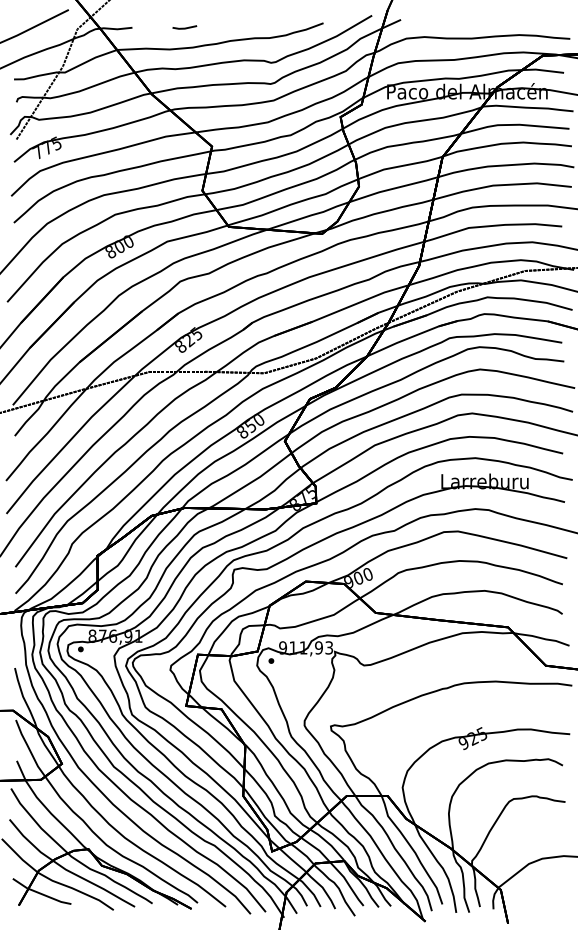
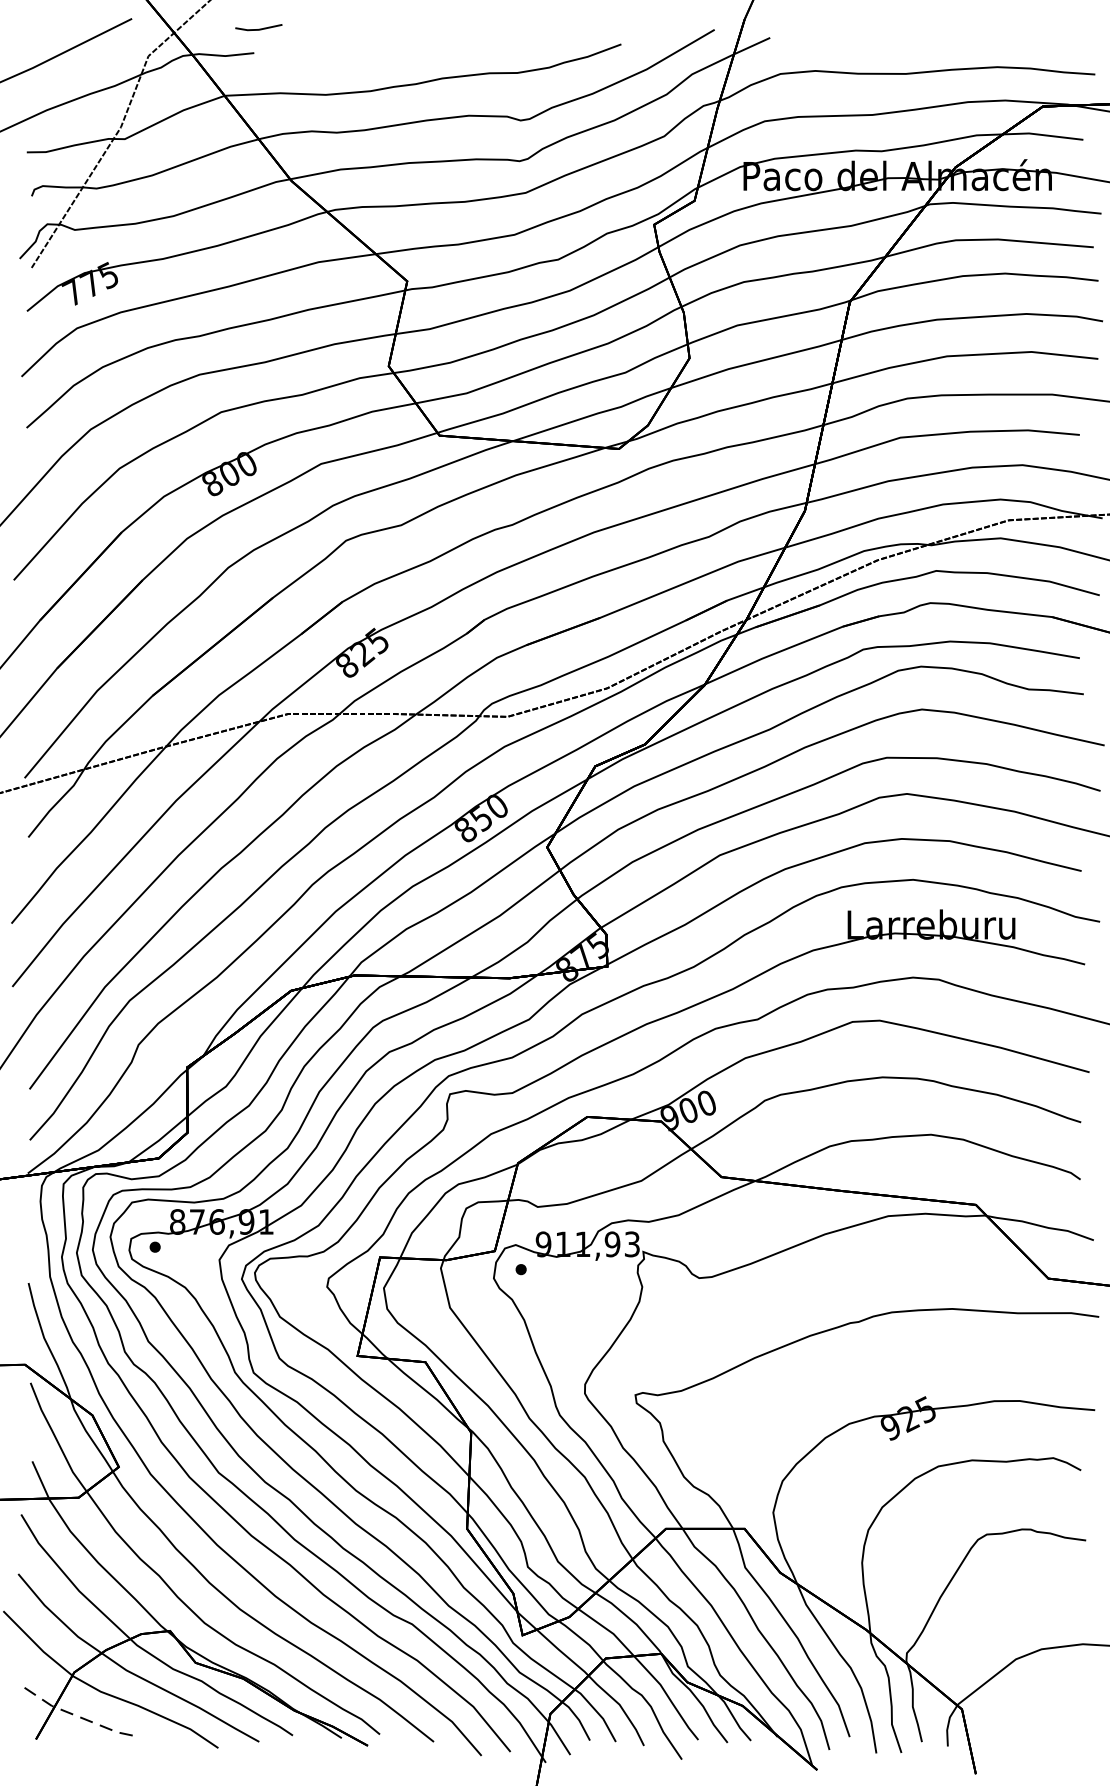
line: (184, 27) -> (258, 27), moved
line: (40, 893) -> (77, 1716), solid -> dashed

